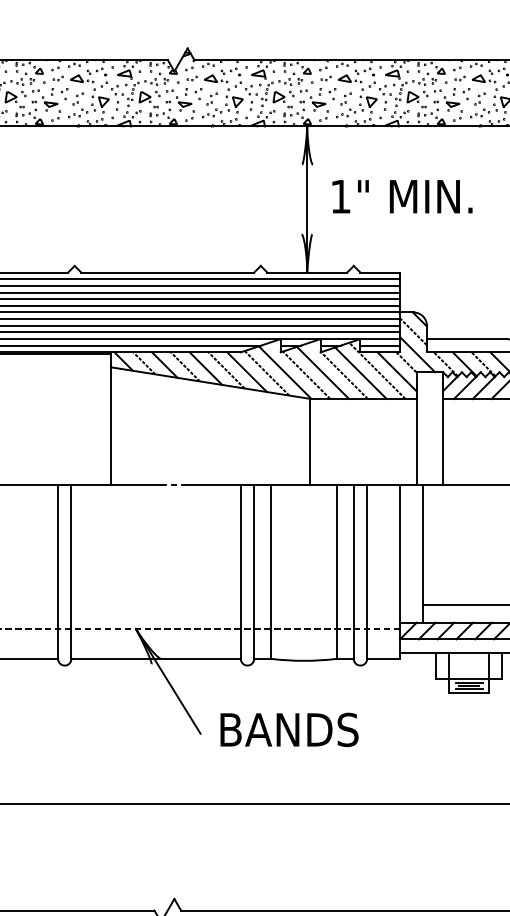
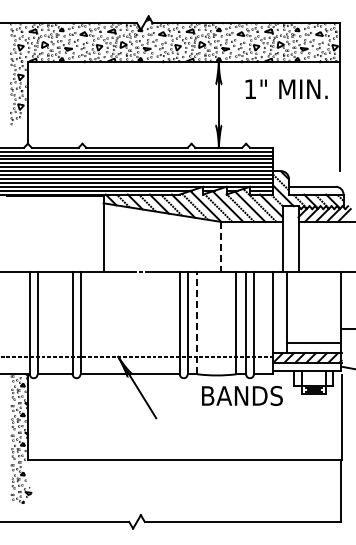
text: (402, 195) -> (286, 88), moved
line: (310, 442) -> (220, 247), solid -> dashed
line: (270, 572) -> (197, 323), solid -> dashed
text: (289, 729) -> (242, 395), moved

